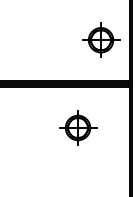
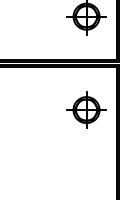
part: (78, 127) -> (87, 109), moved

